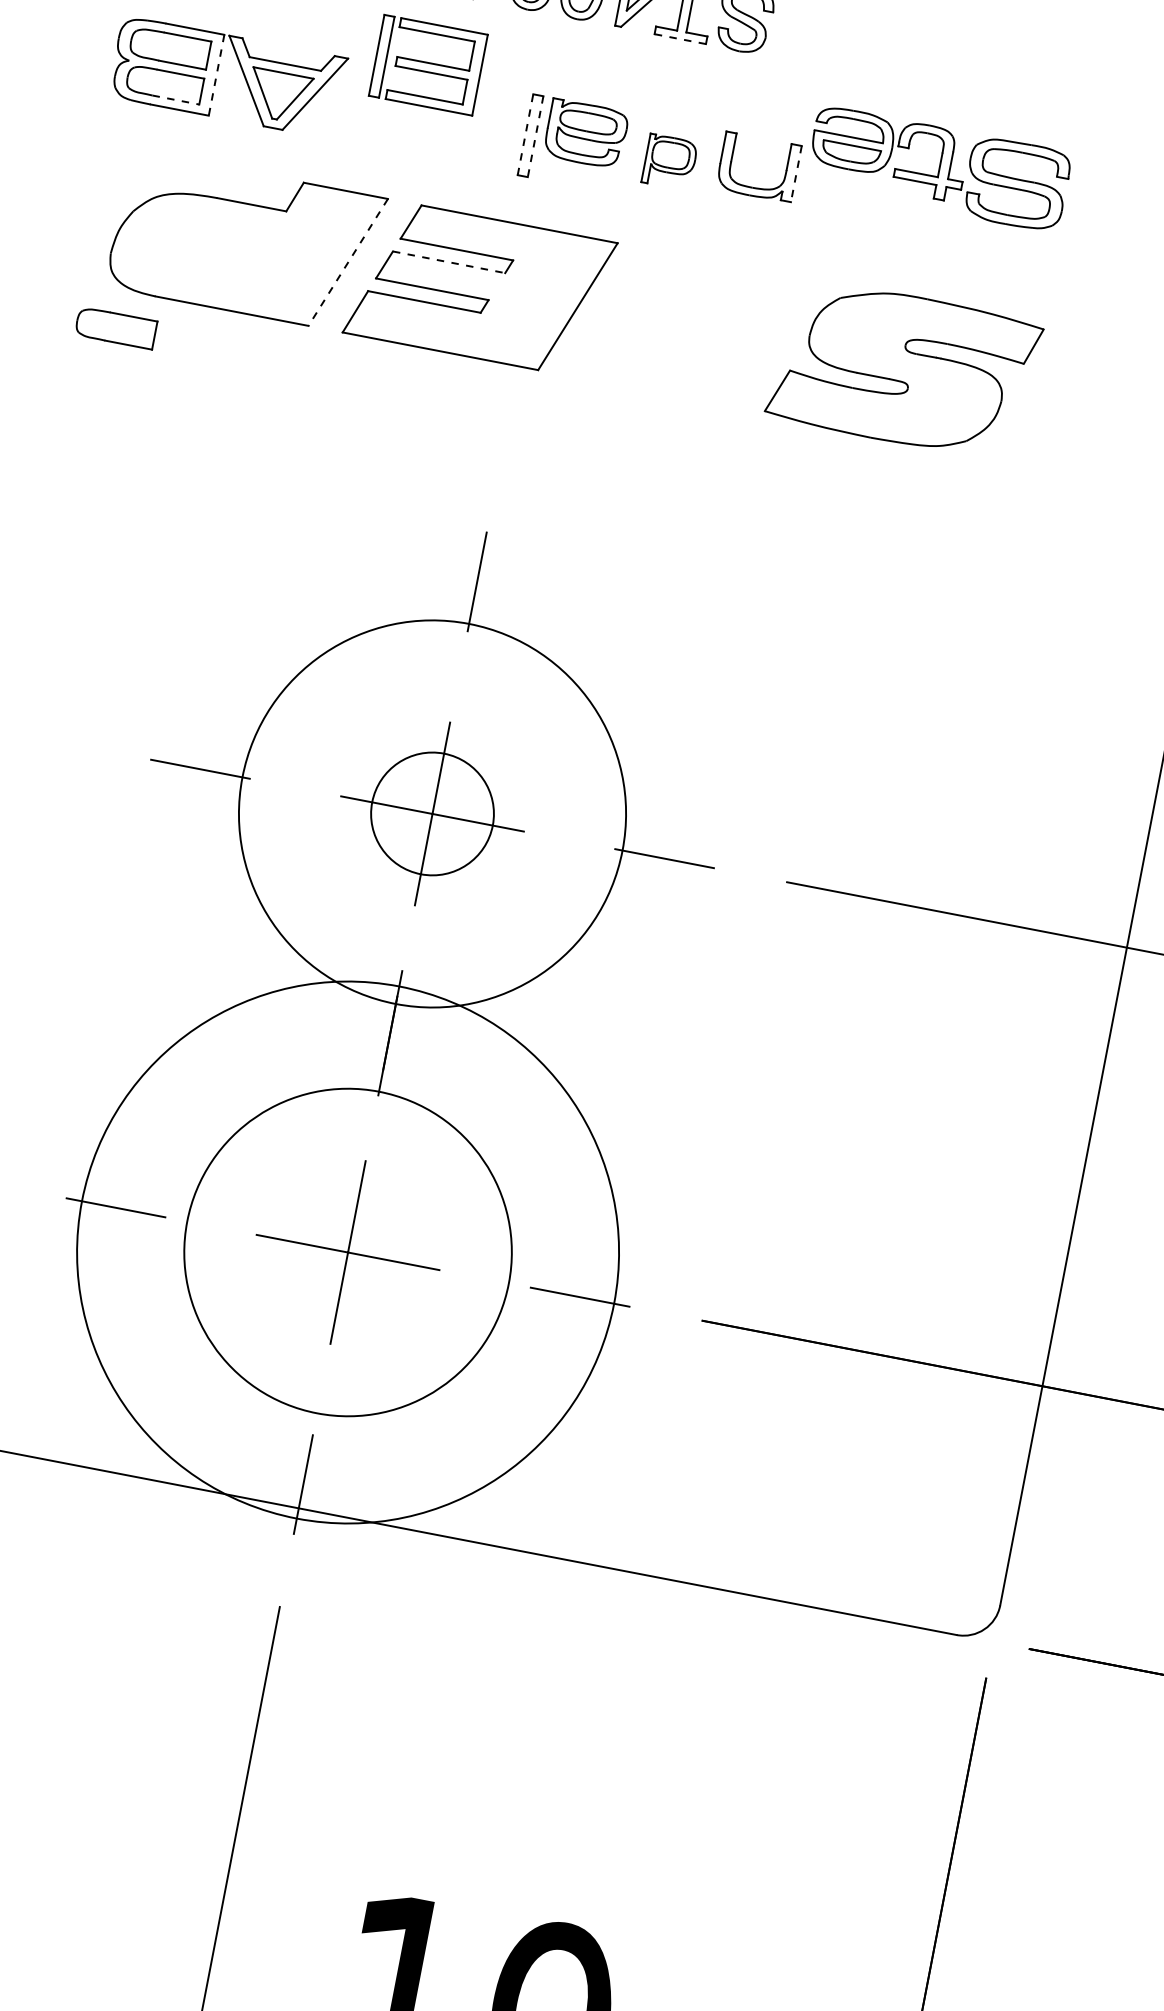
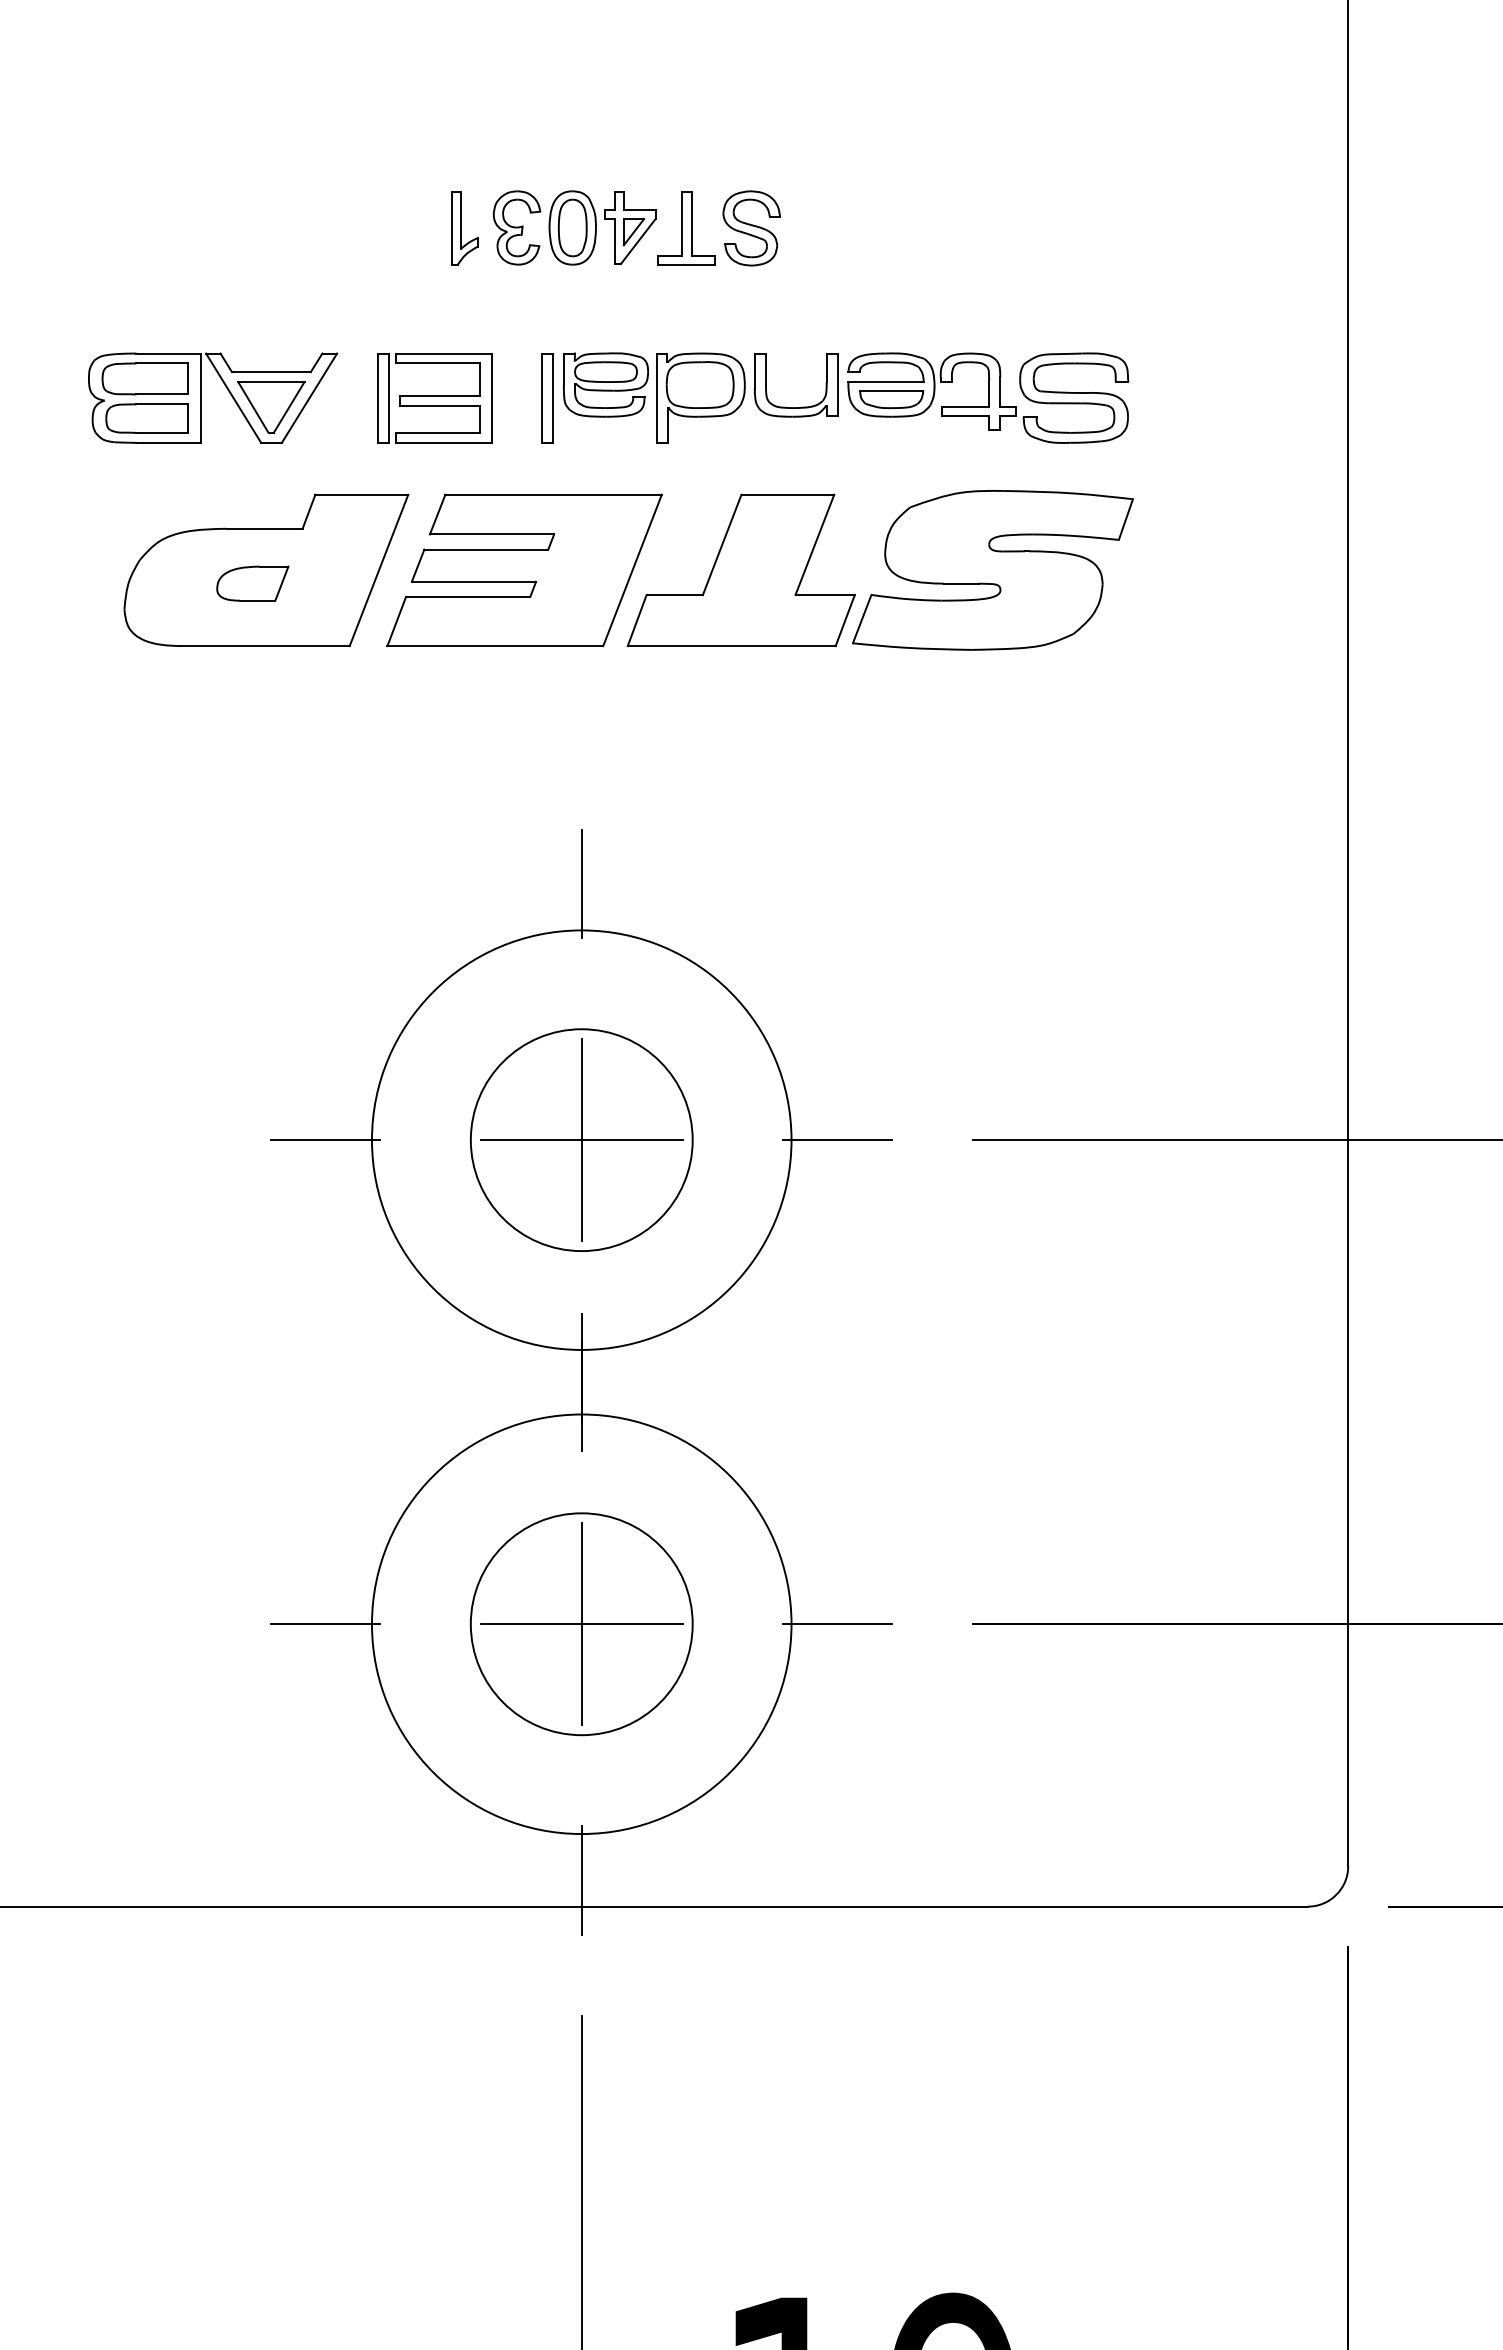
line: (680, 38) -> (686, 264), dashed -> solid
part: (427, 65) -> (434, 398), moved
line: (216, 75) -> (200, 398), dashed -> solid
line: (176, 99) -> (162, 432), dashed -> solid
line: (525, 135) -> (541, 398), dashed -> solid
line: (535, 136) -> (552, 398), dashed -> solid
part: (669, 161) -> (700, 397), size x1.67
part: (938, 168) -> (988, 397), moved
line: (796, 173) -> (837, 384), dashed -> solid
part: (231, 252) -> (252, 583), added
line: (347, 262) -> (378, 570), dashed -> solid
line: (449, 262) -> (486, 549), dashed -> solid
part: (675, 325) -> (740, 570), added
part: (115, 327) -> (144, 687), removed
circle: (432, 814) -> (581, 1140), size x1.67
circle: (347, 1252) -> (581, 1624), size x0.62
circle: (347, 1252) -> (581, 1624), size x0.71

